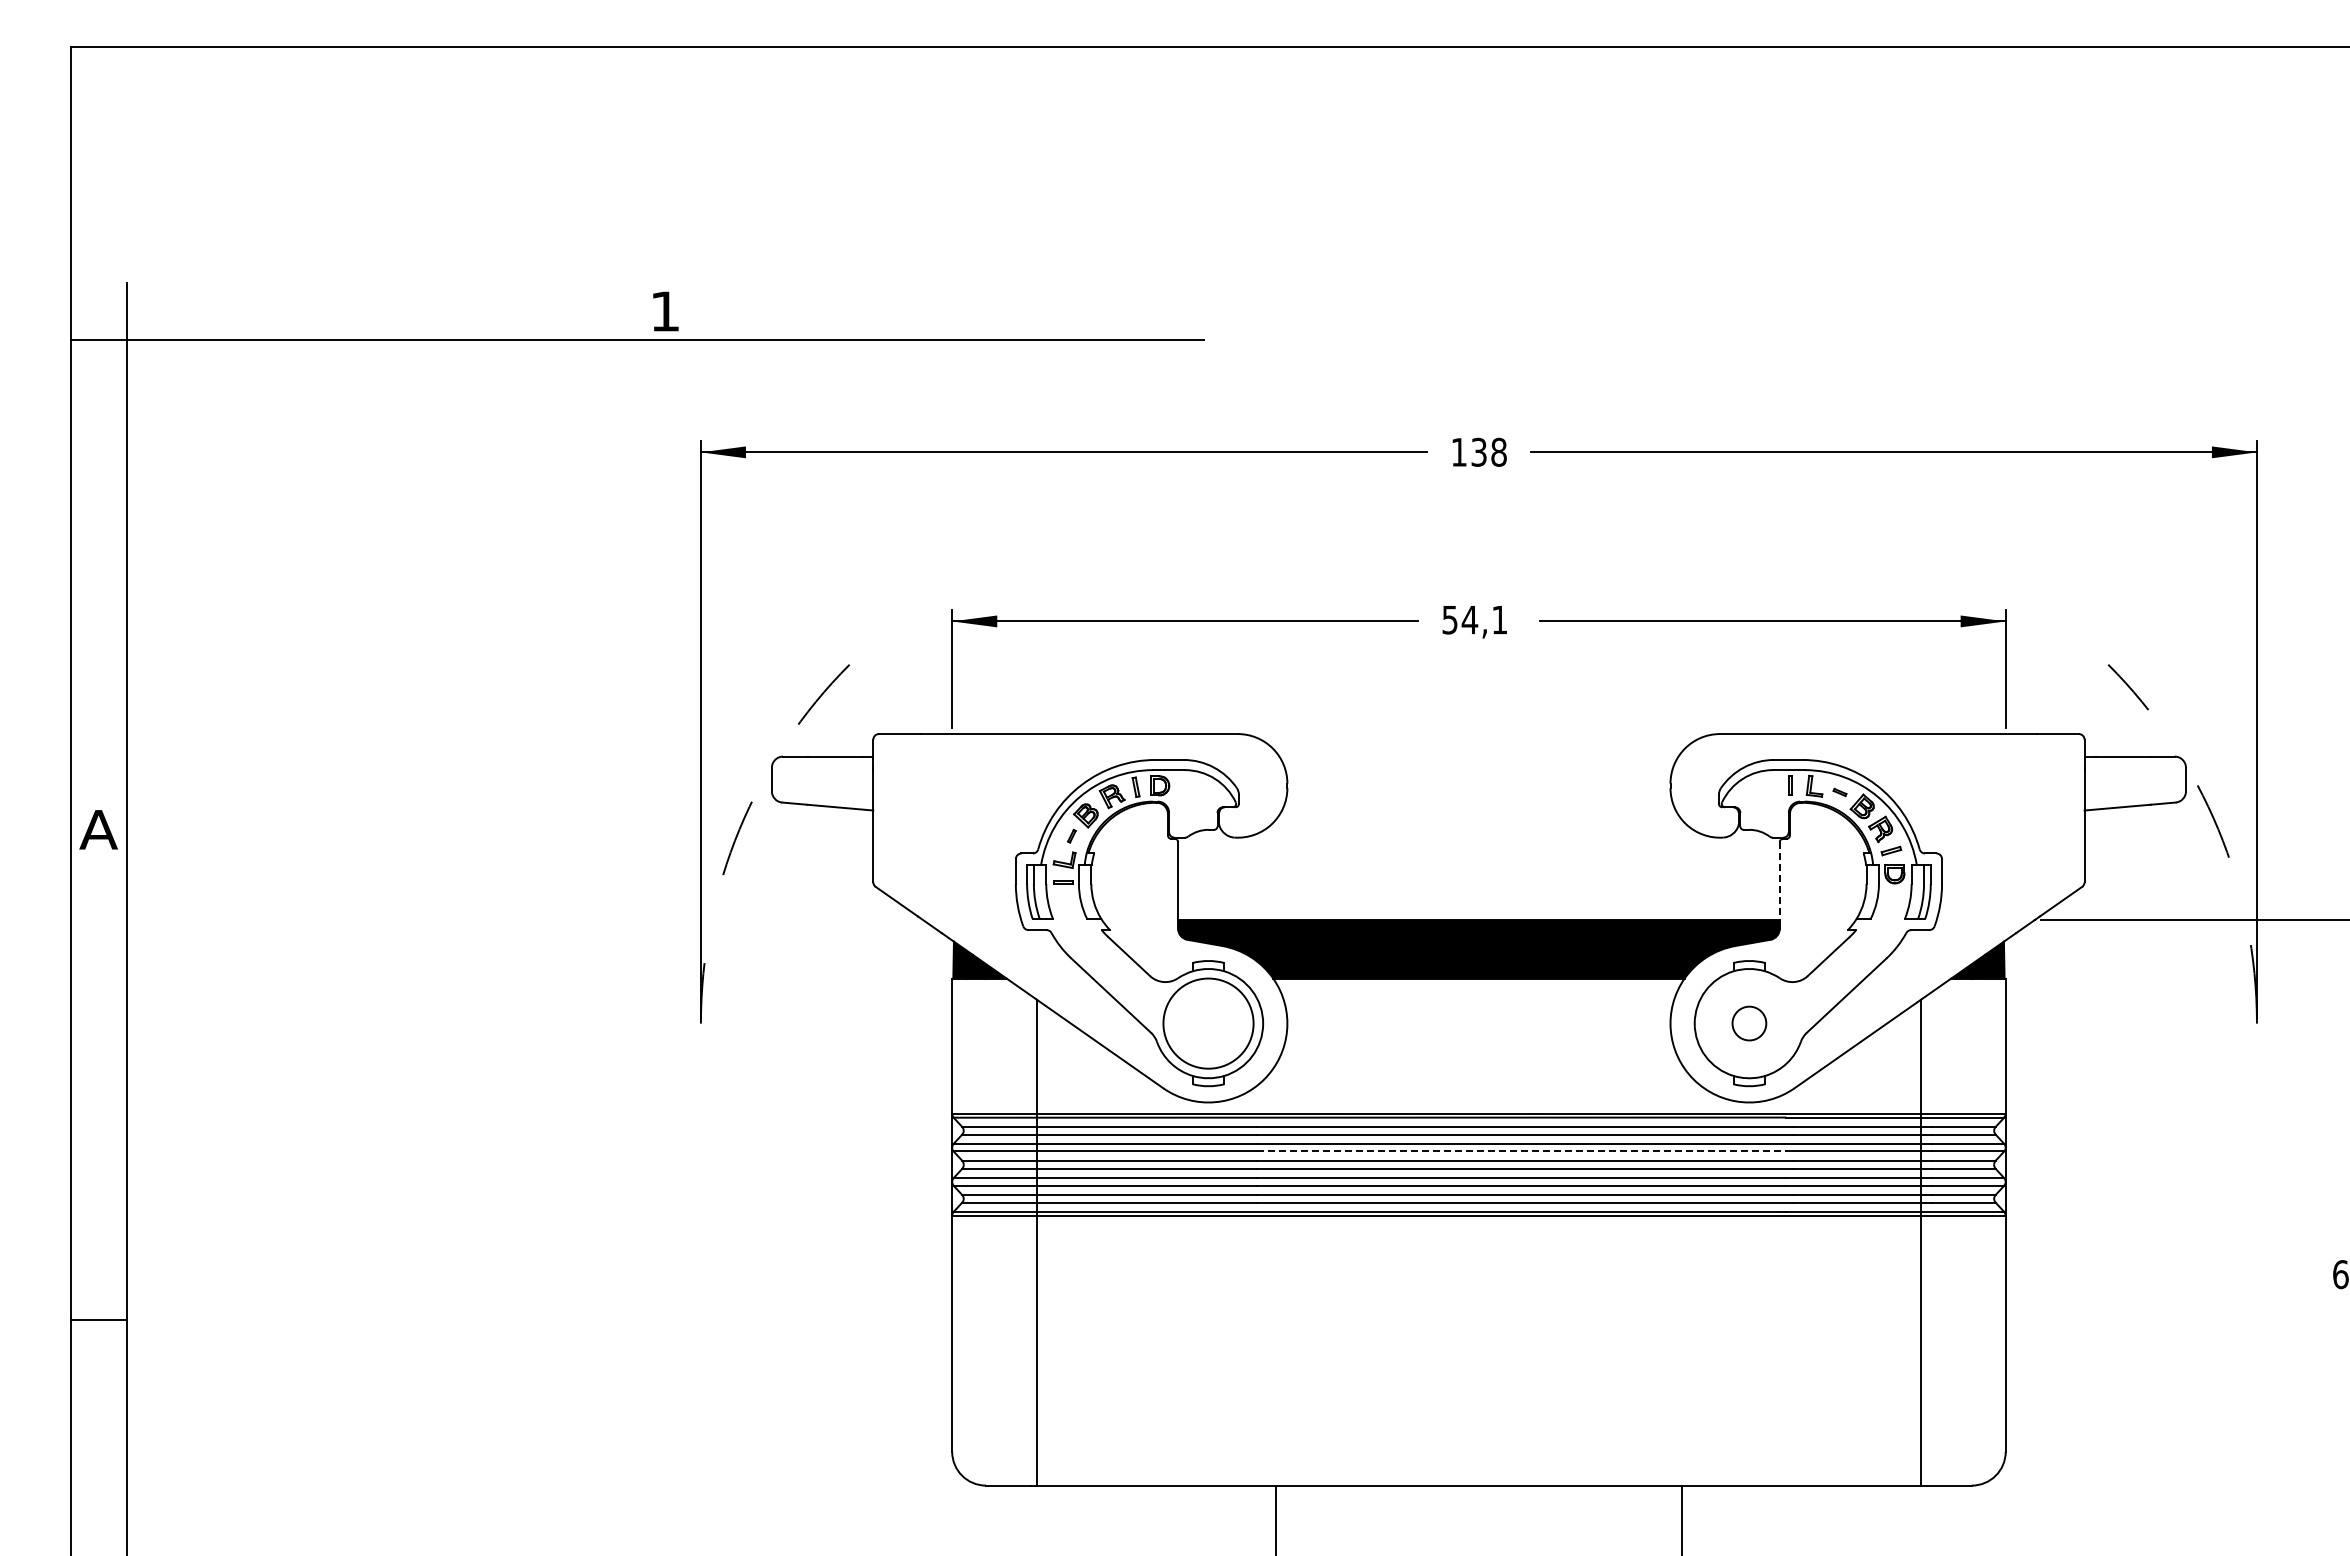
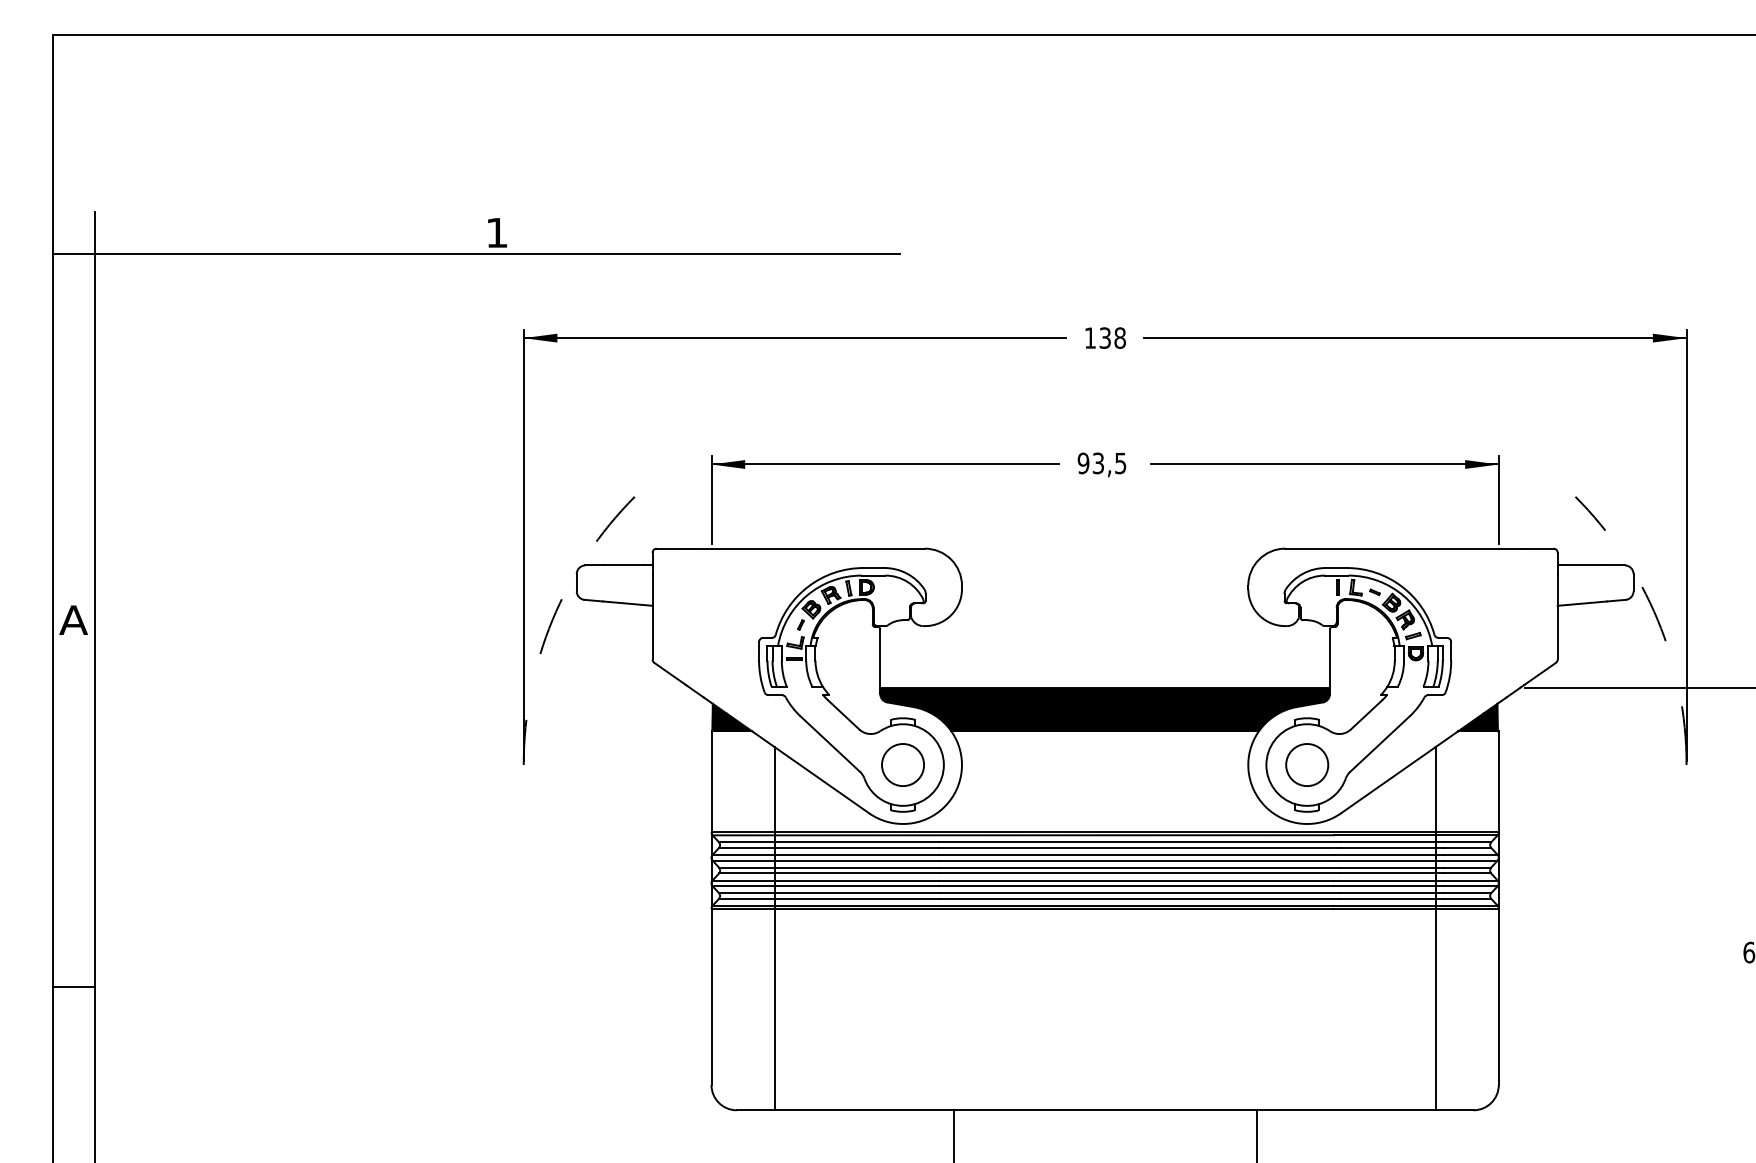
text: (1474, 619) -> (1101, 463), 54,1 -> 93,5
line: (1779, 881) -> (1329, 658), dashed -> solid
circle: (1208, 1023) -> (903, 764), size x0.62
circle: (1749, 1023) -> (1307, 764), size x1.67
line: (1521, 1151) -> (1136, 860), dashed -> solid

